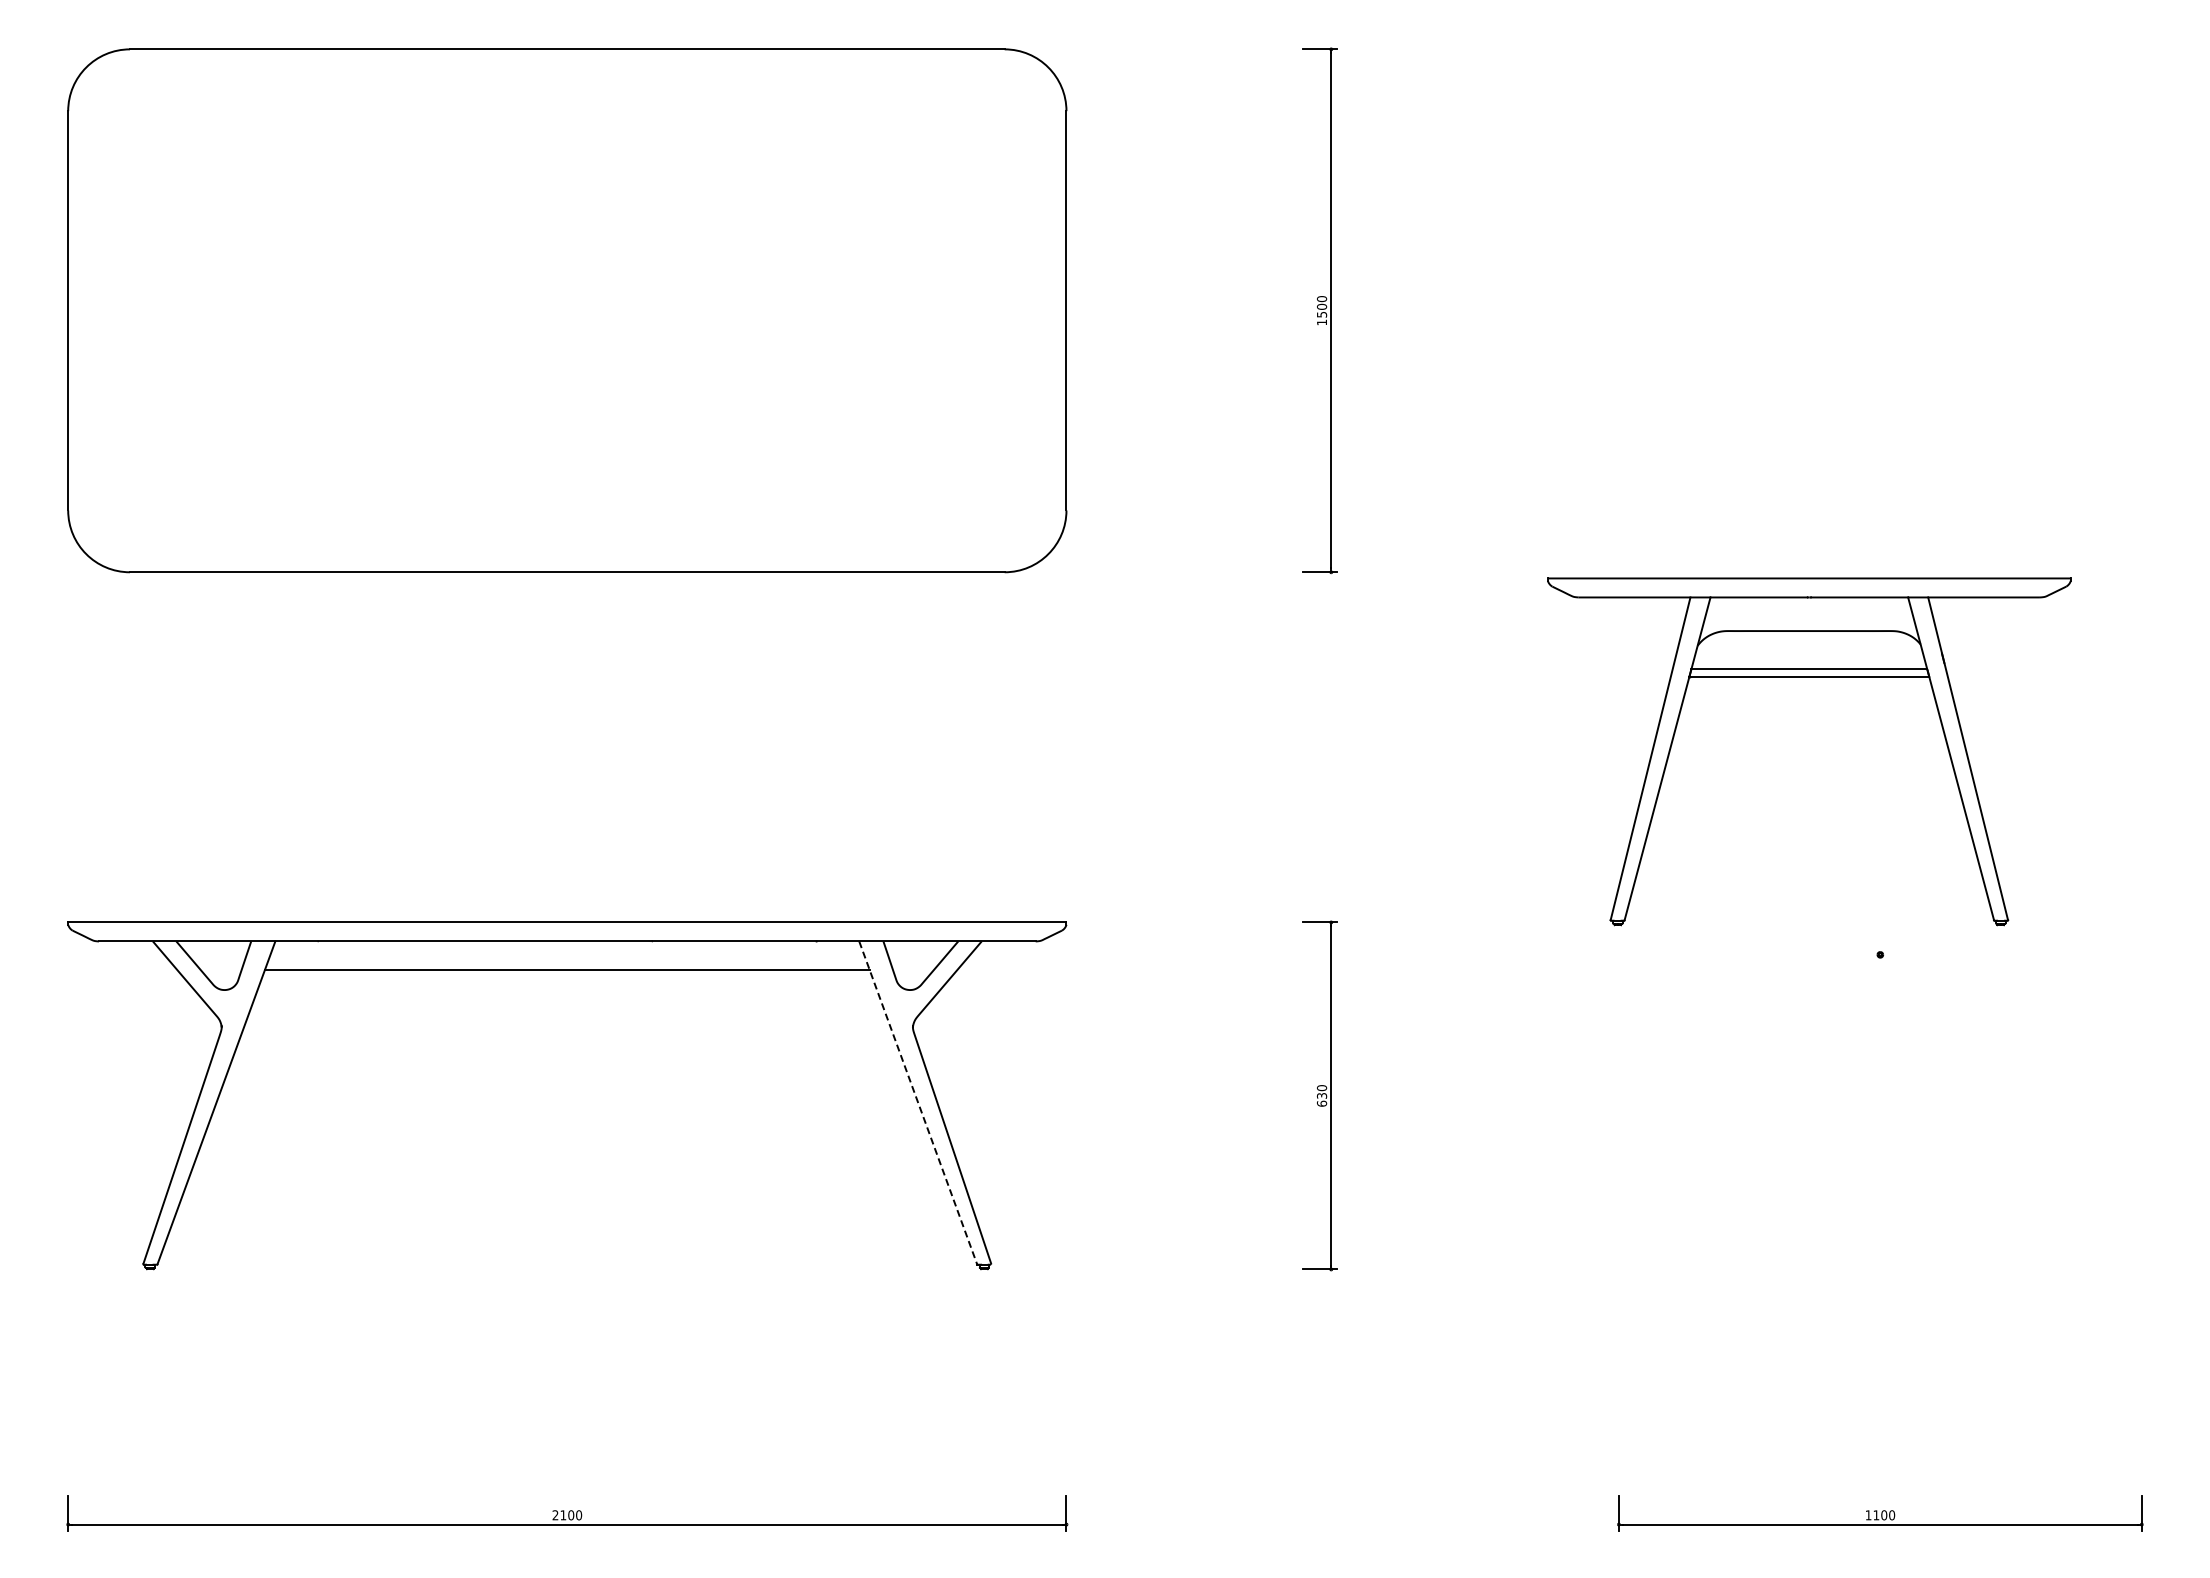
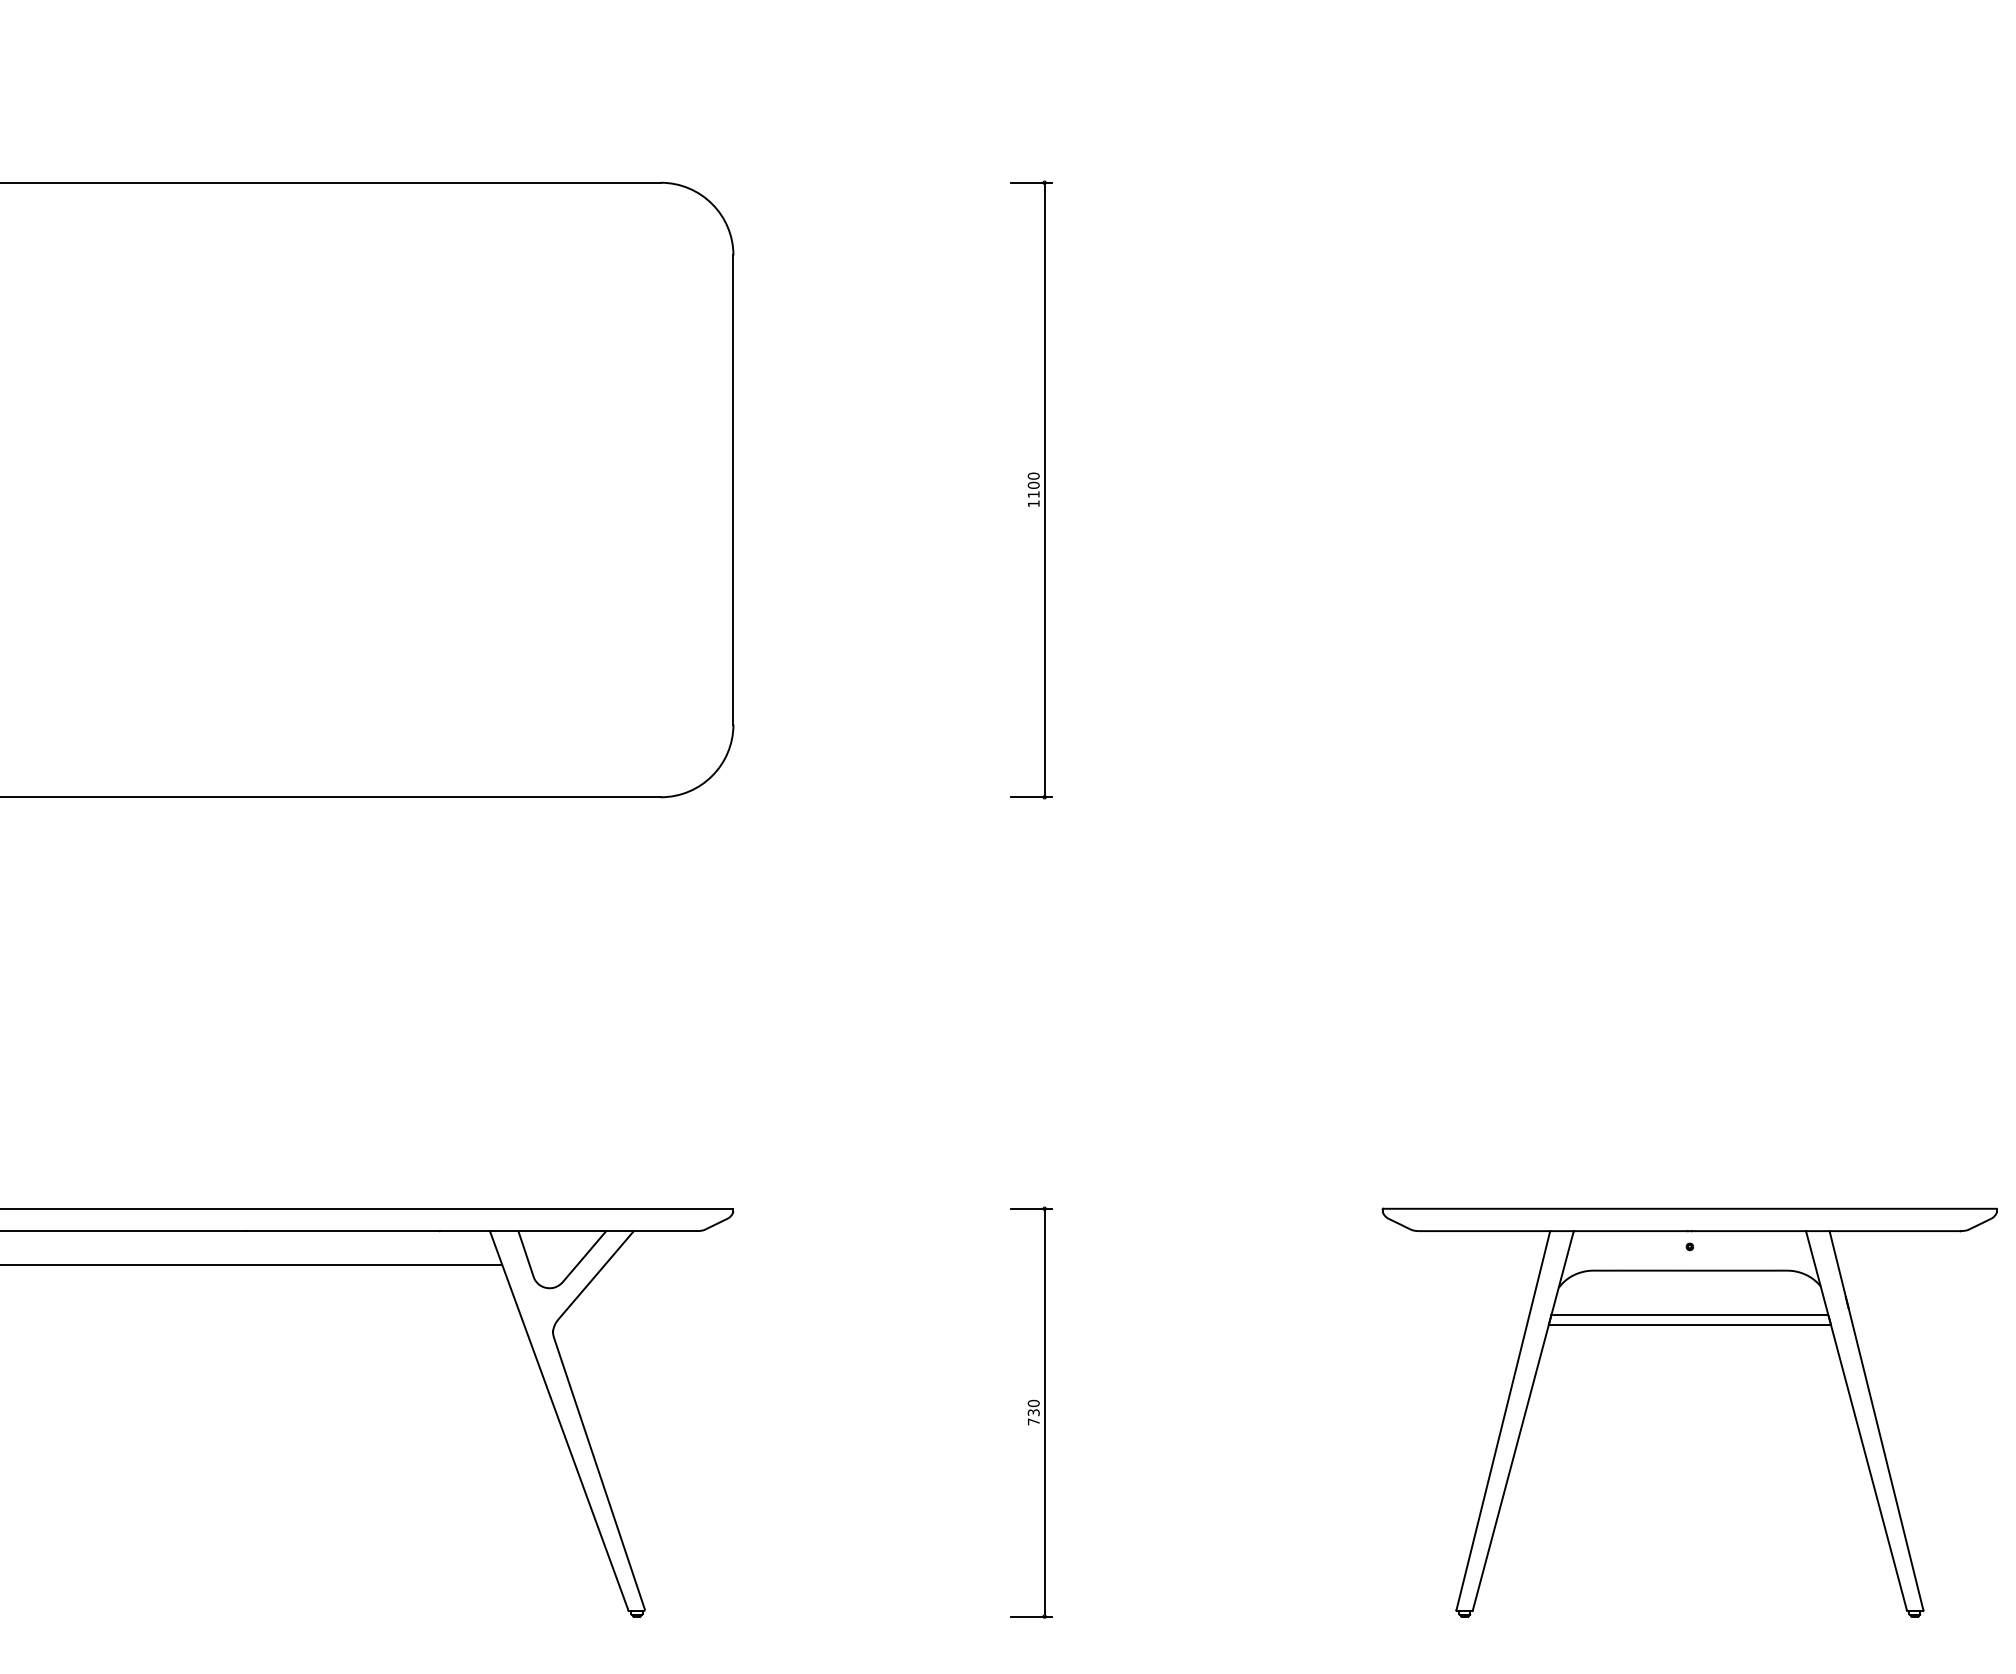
text: (1322, 314) -> (1034, 494), 1500 -> 1100
part: (1809, 677) -> (1690, 1325), moved
line: (918, 1102) -> (559, 1420), dashed -> solid
text: (1322, 1103) -> (1034, 1421), 630 -> 730

